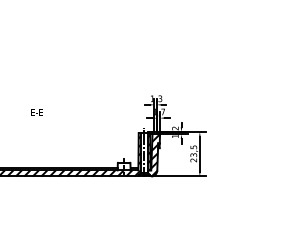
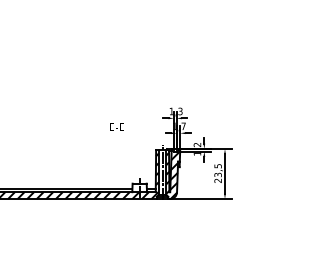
text: (36, 112) -> (116, 126), moved

